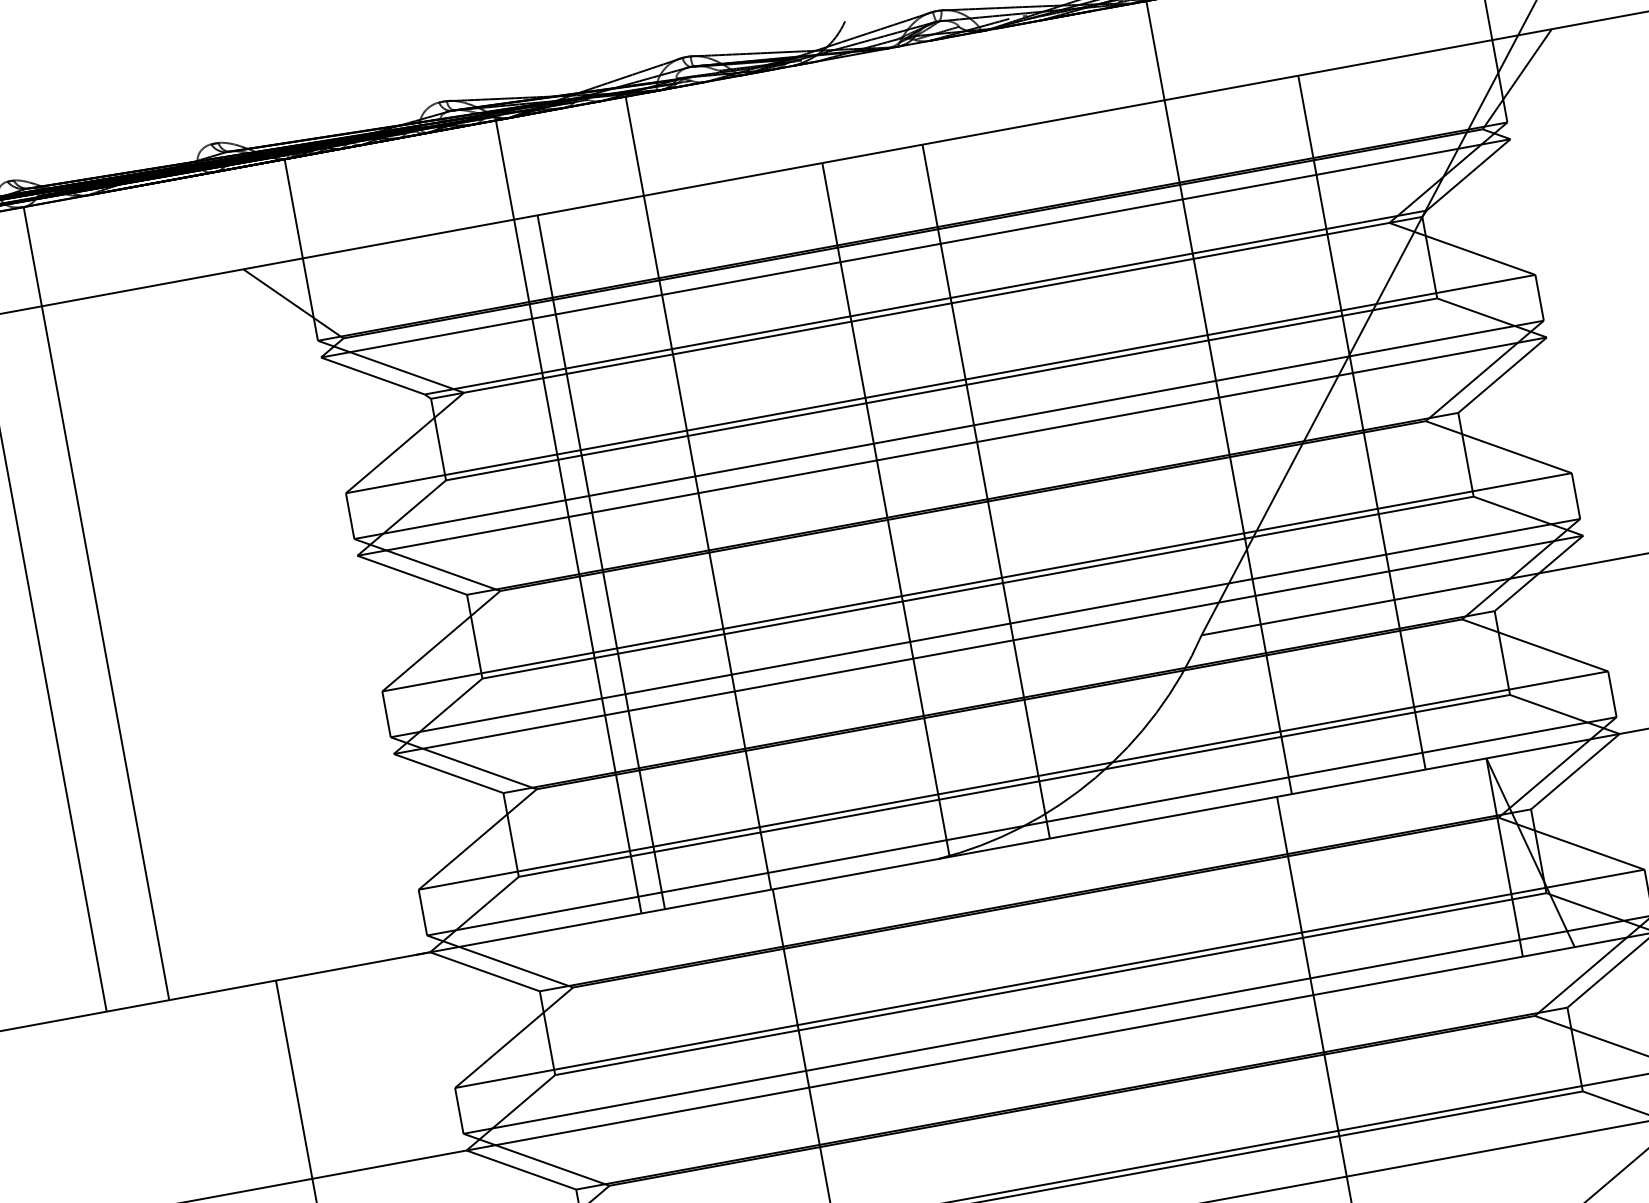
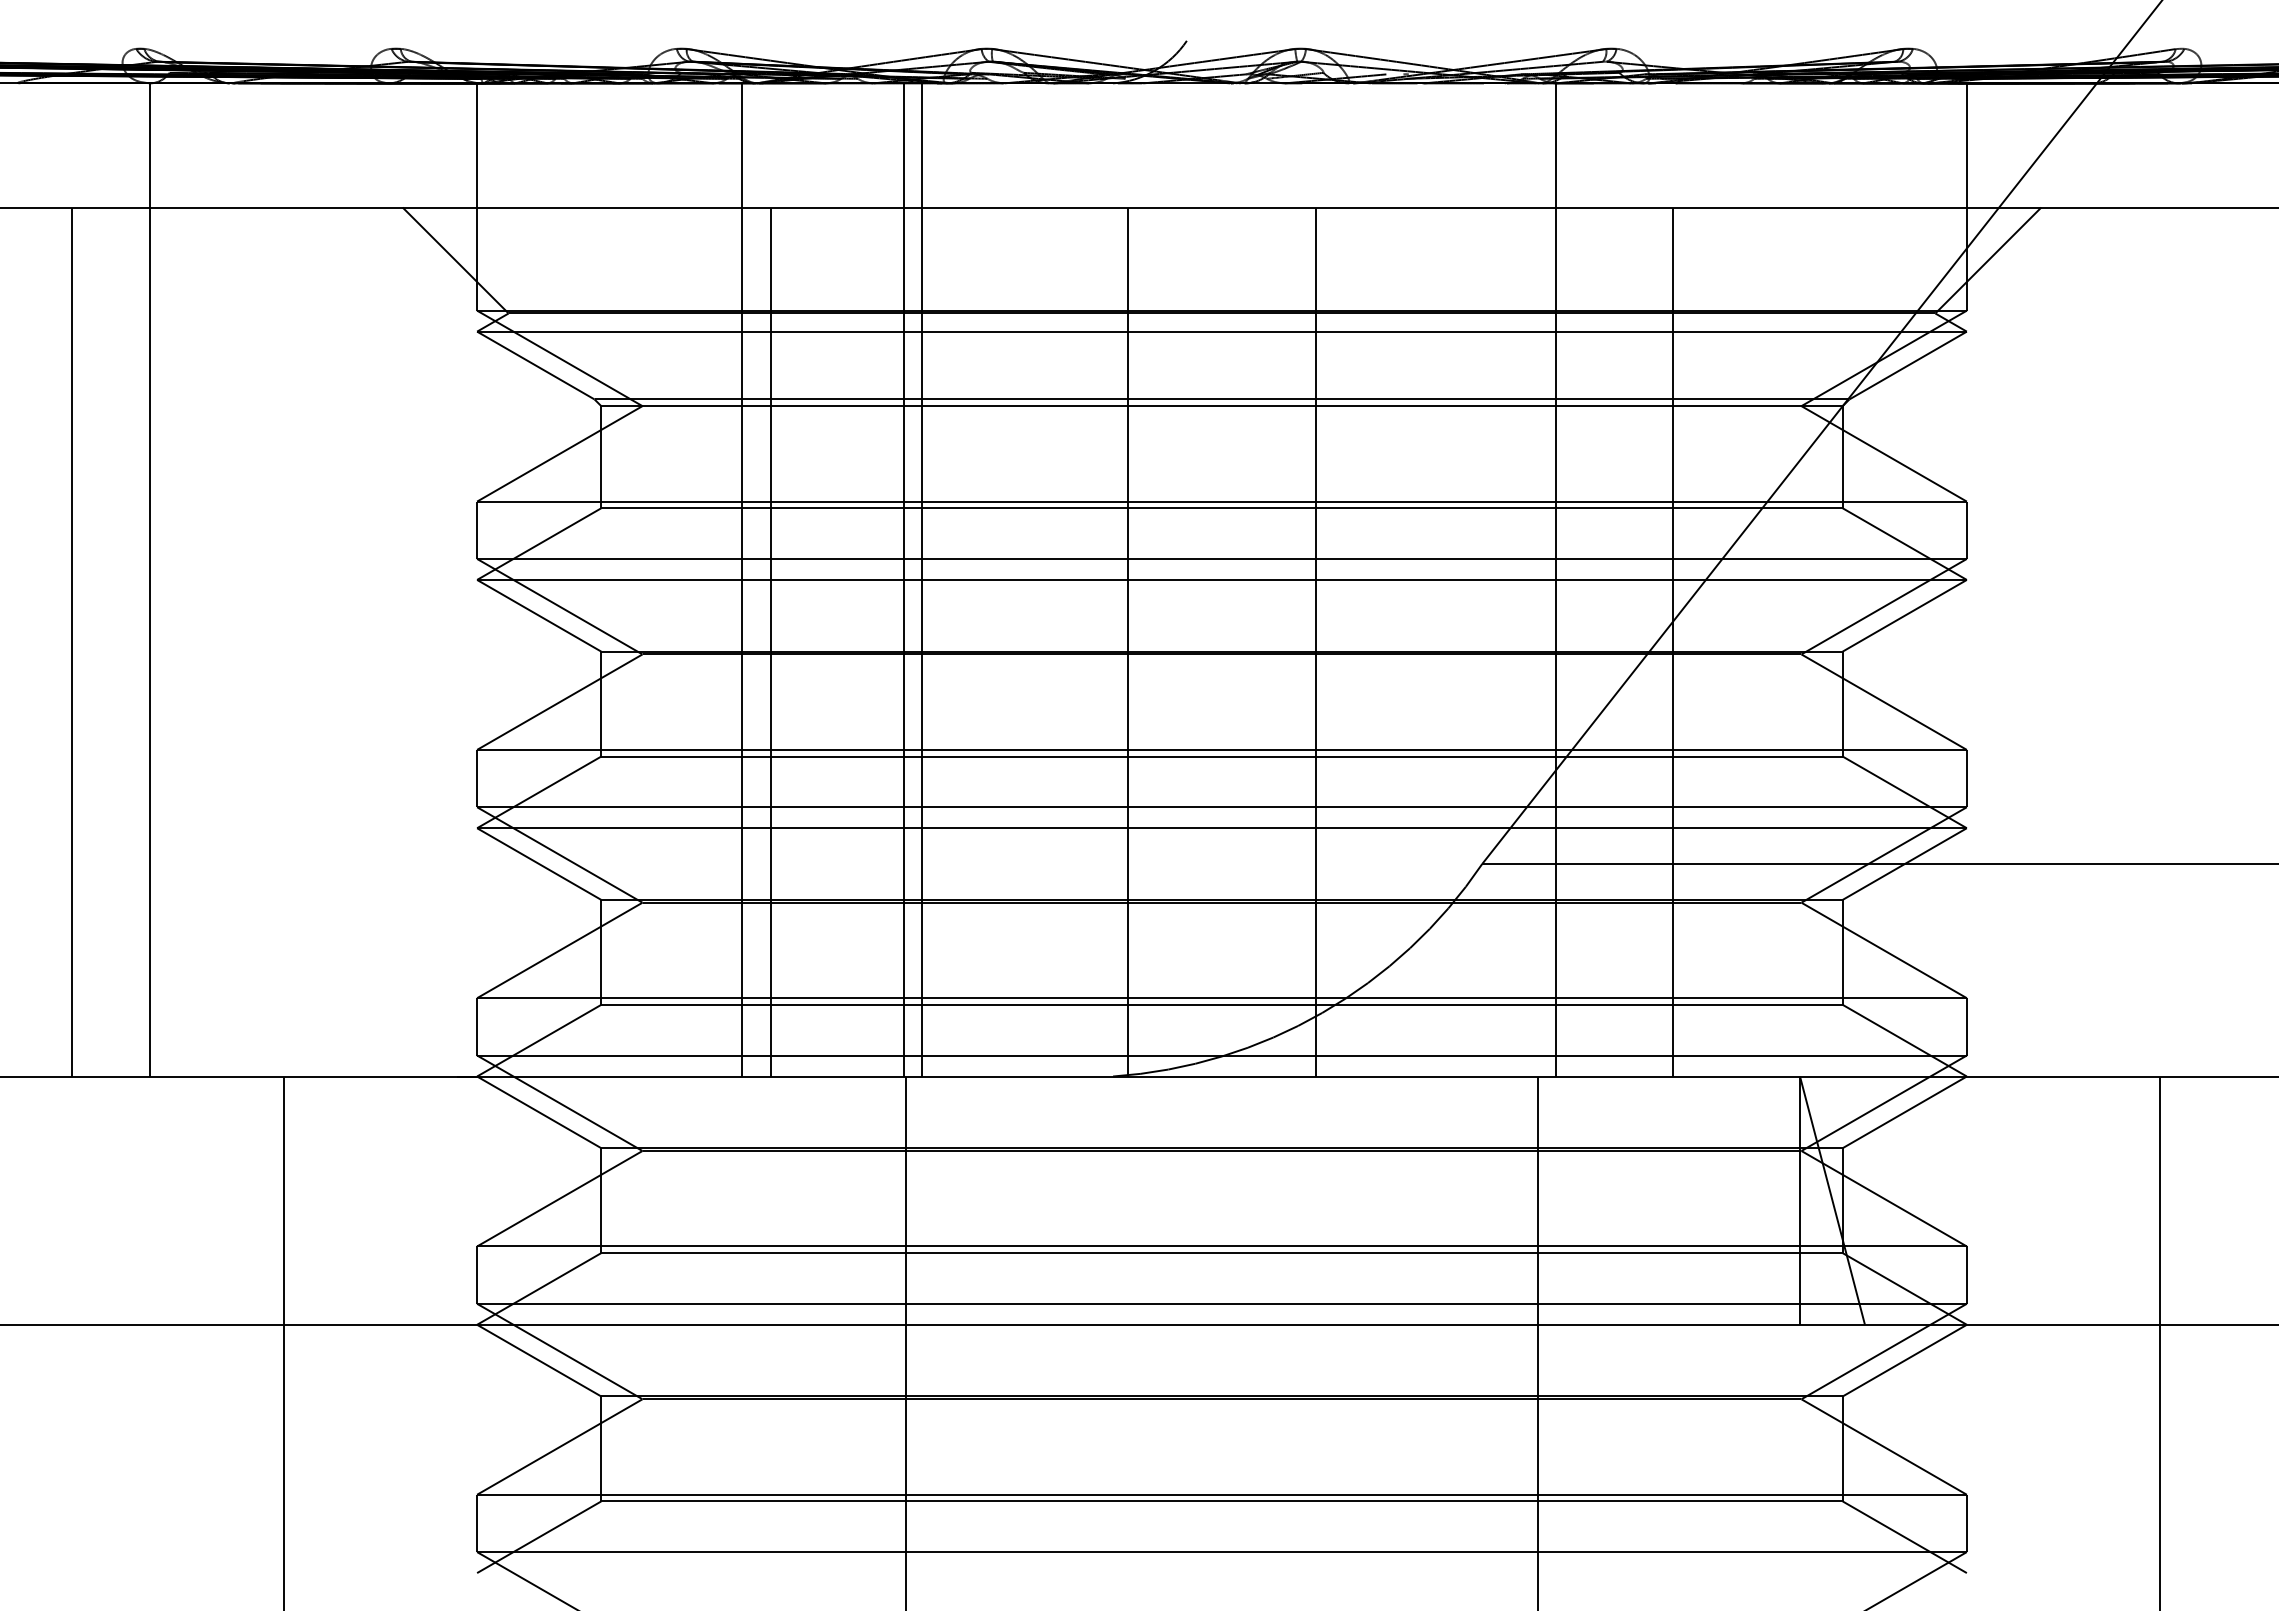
line: (1361, 422) -> (1672, 641), moved
line: (712, 490) -> (921, 579), added
line: (986, 491) -> (1316, 641), moved

